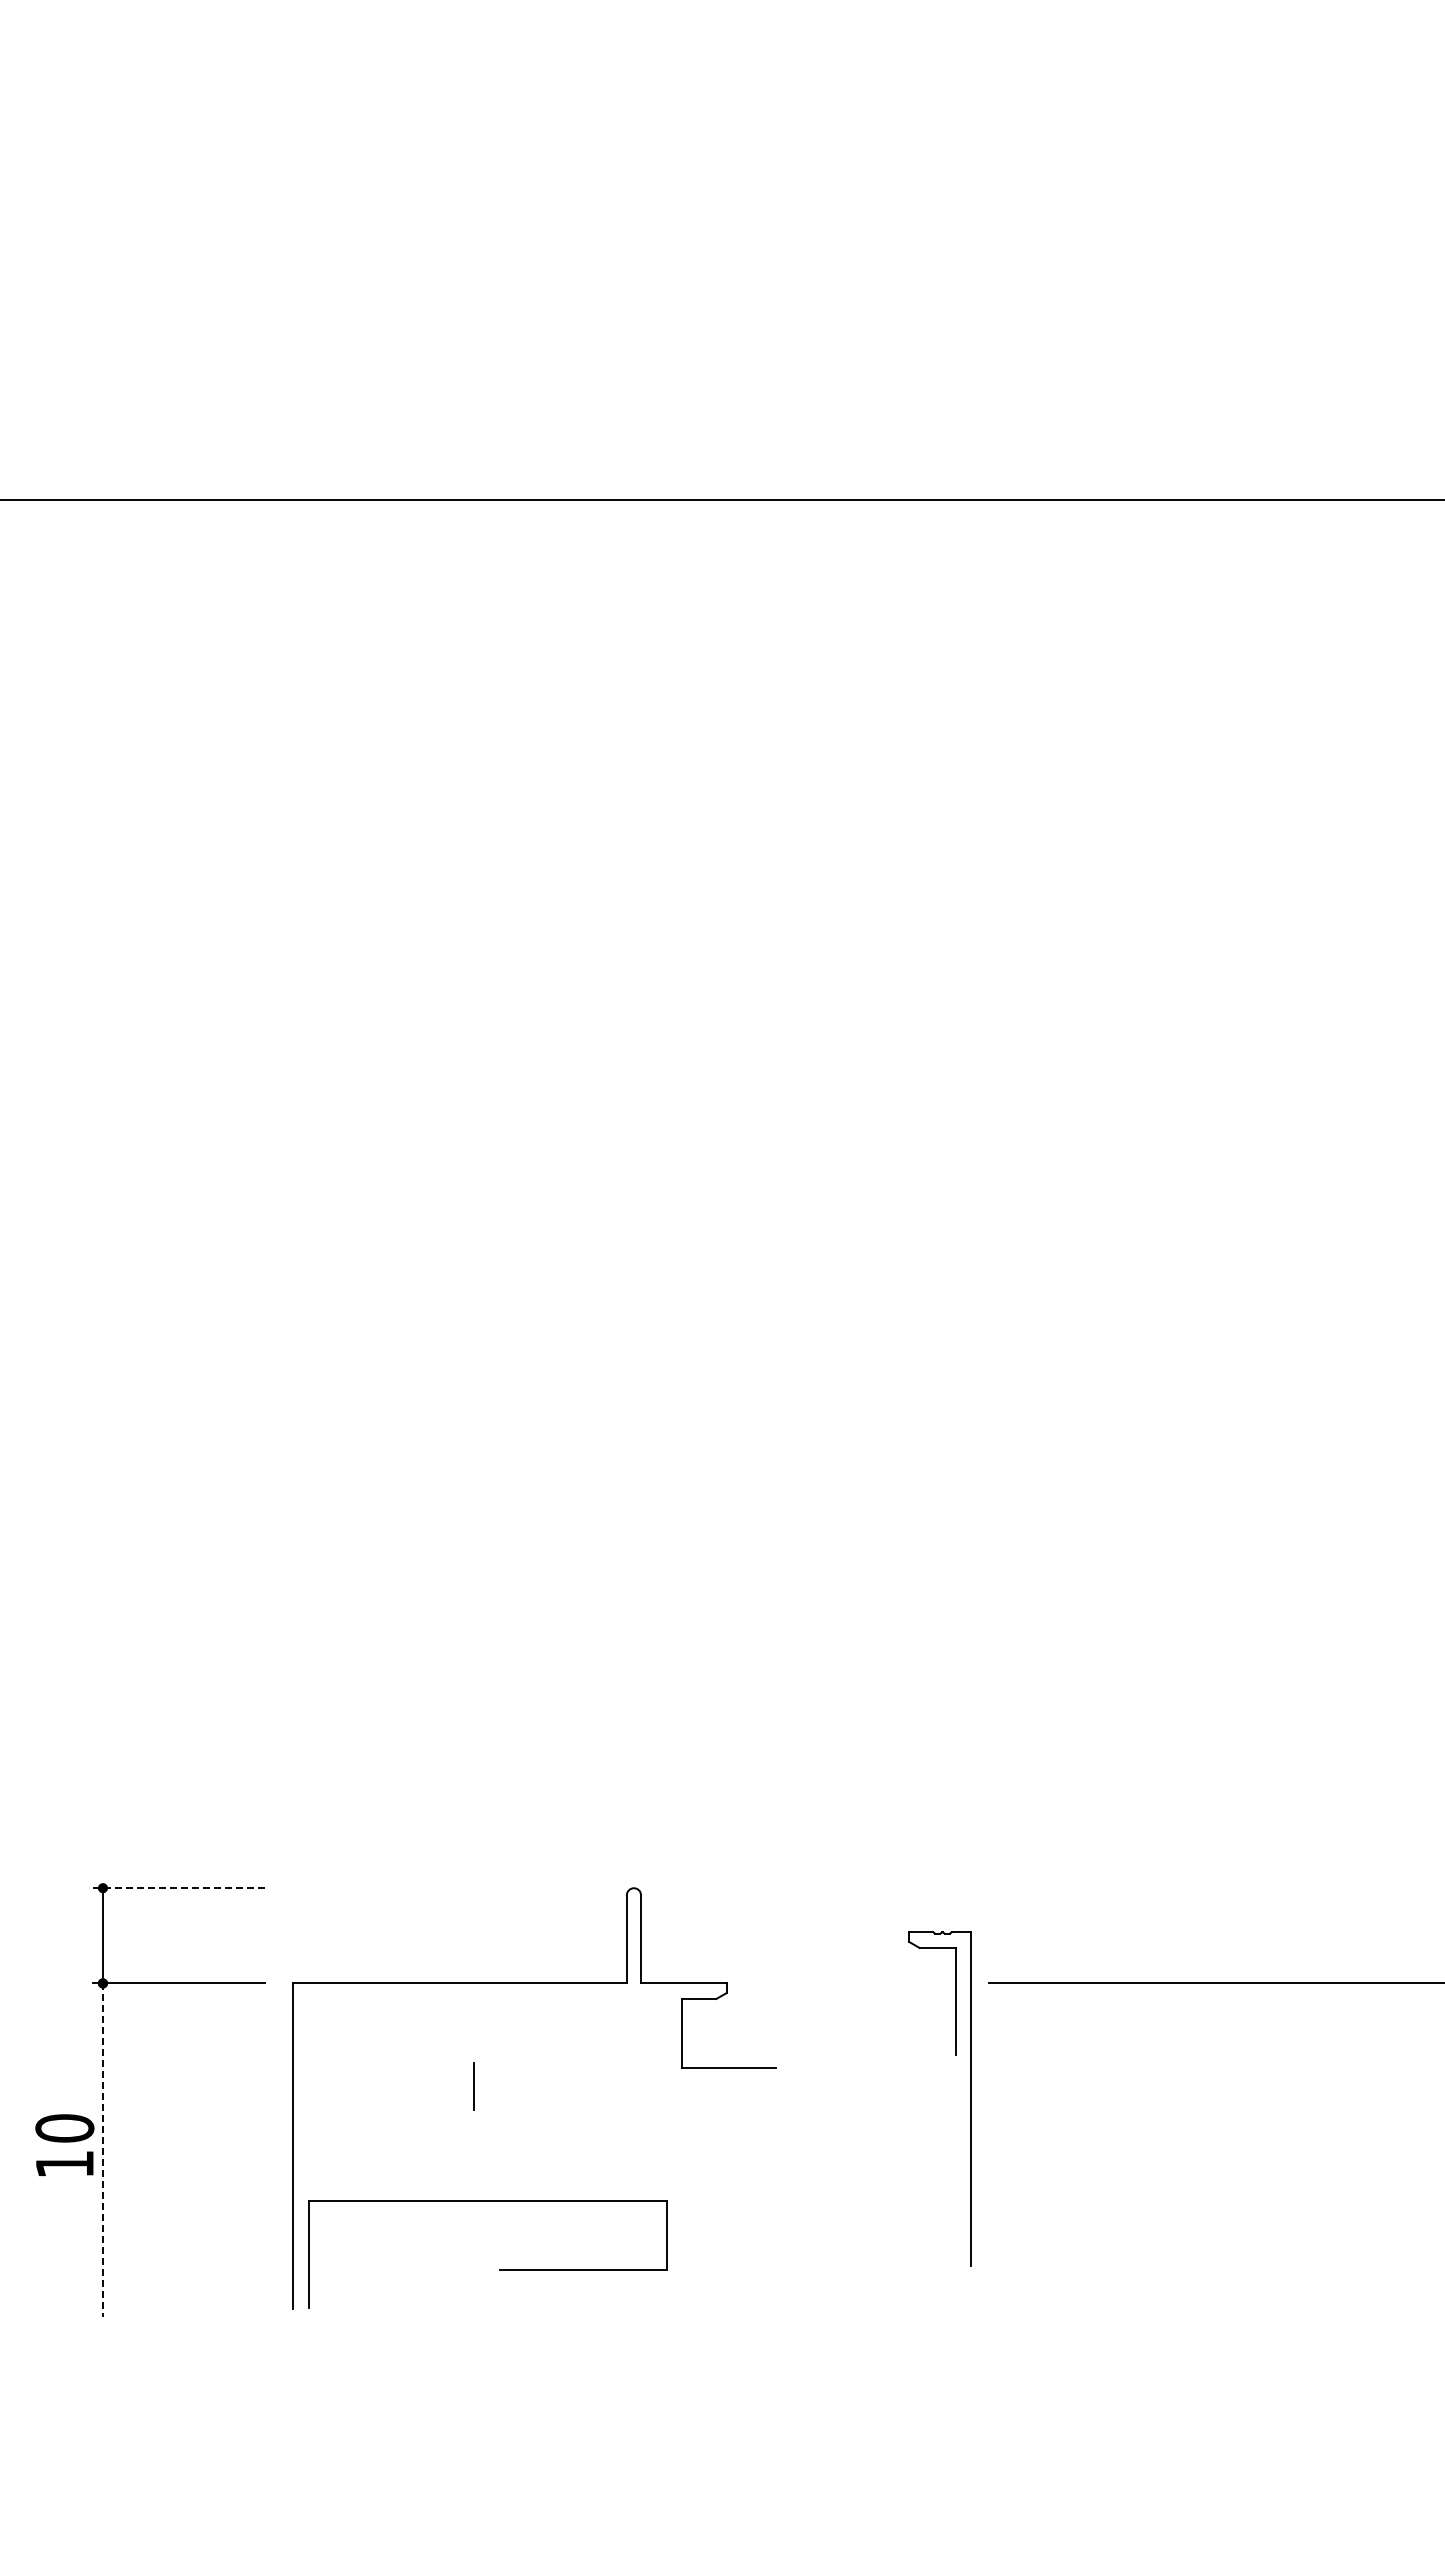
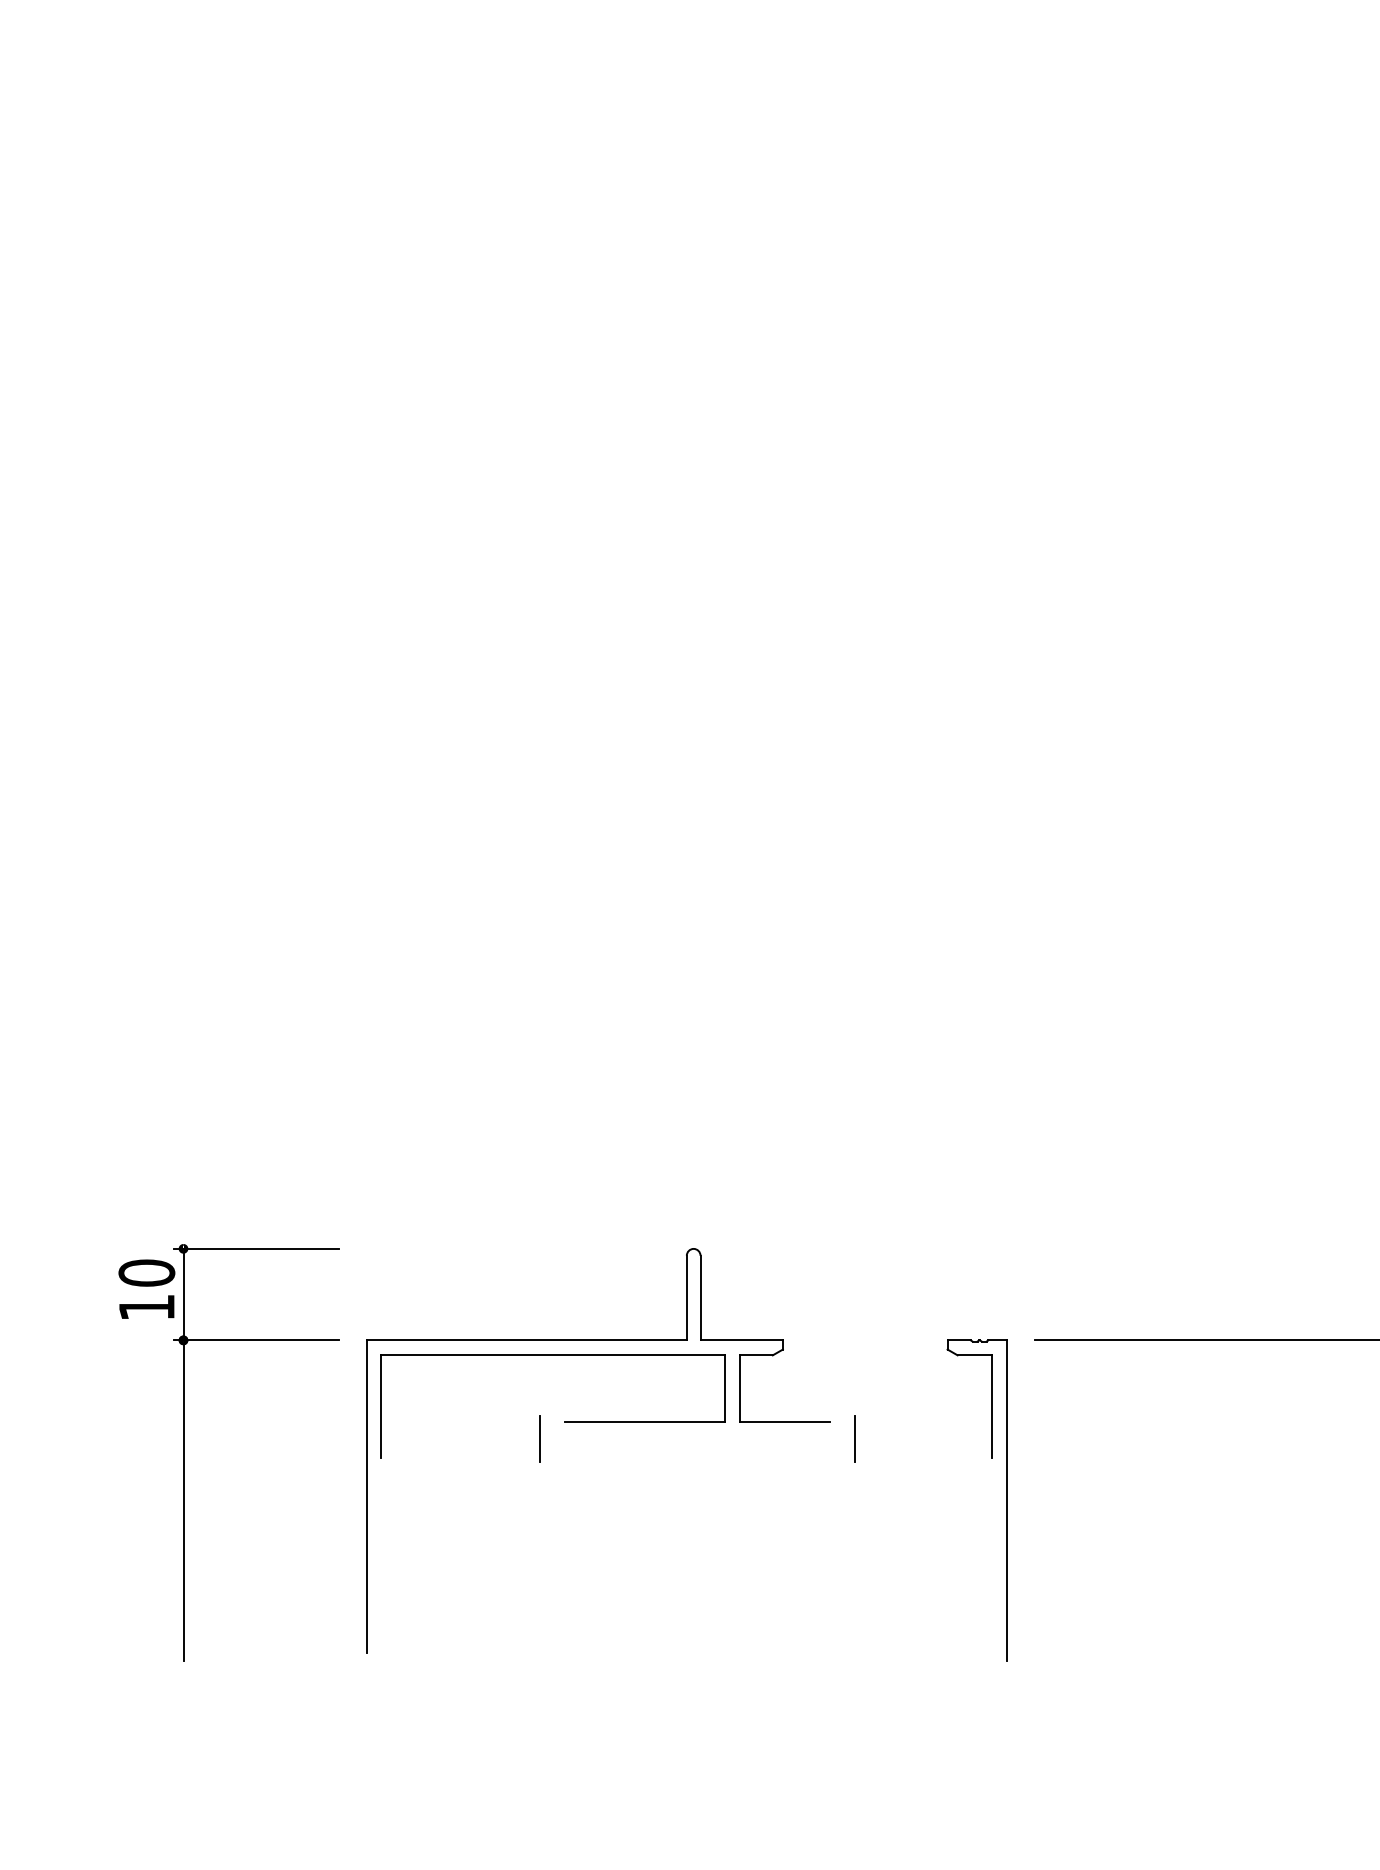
line: (179, 1888) -> (257, 1249), dashed -> solid
line: (802, 2086) -> (855, 1439), added
part: (970, 2098) -> (1006, 1499), moved
text: (64, 2144) -> (146, 1288), moved
line: (102, 2150) -> (183, 1500), dashed -> solid
part: (499, 2269) -> (564, 1421), moved

